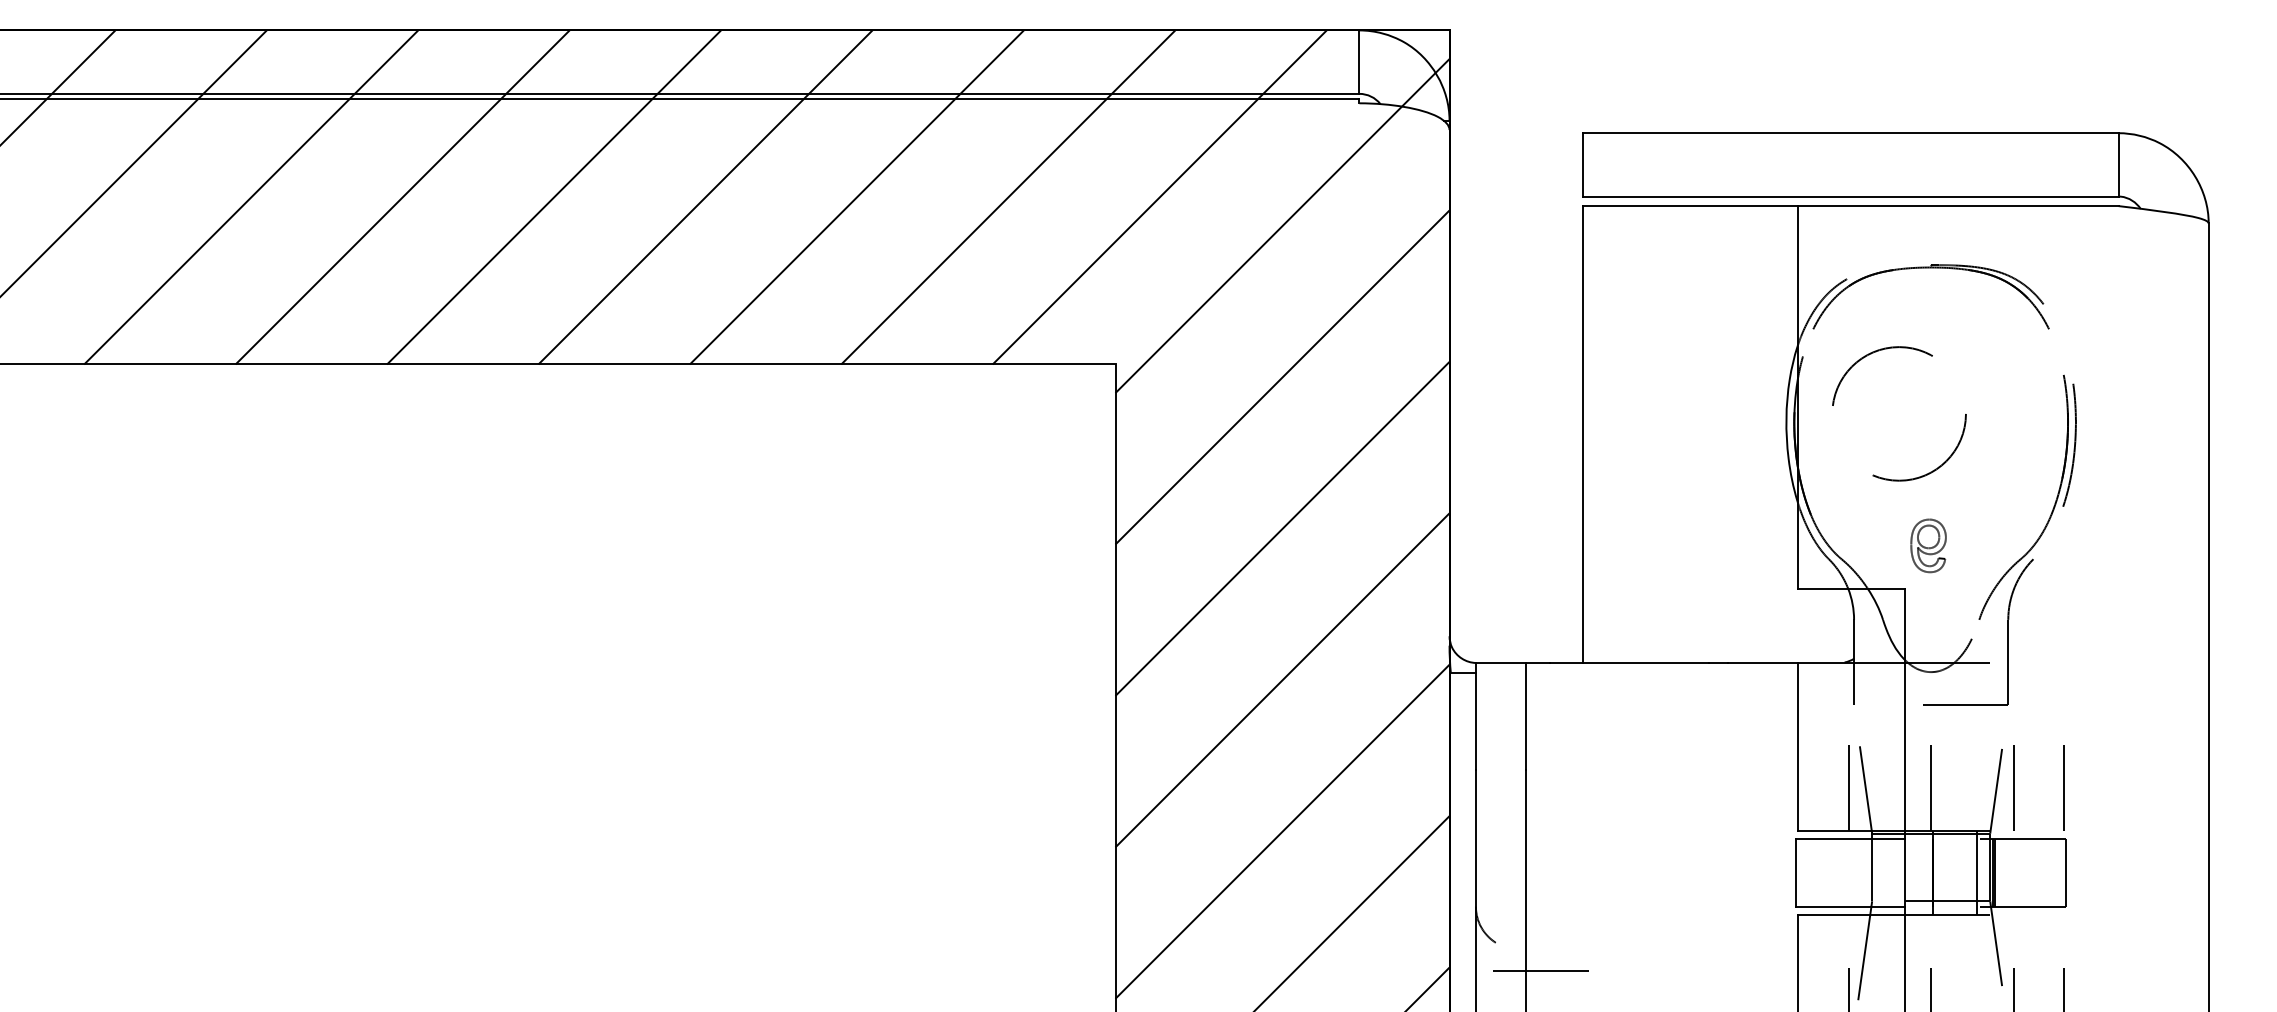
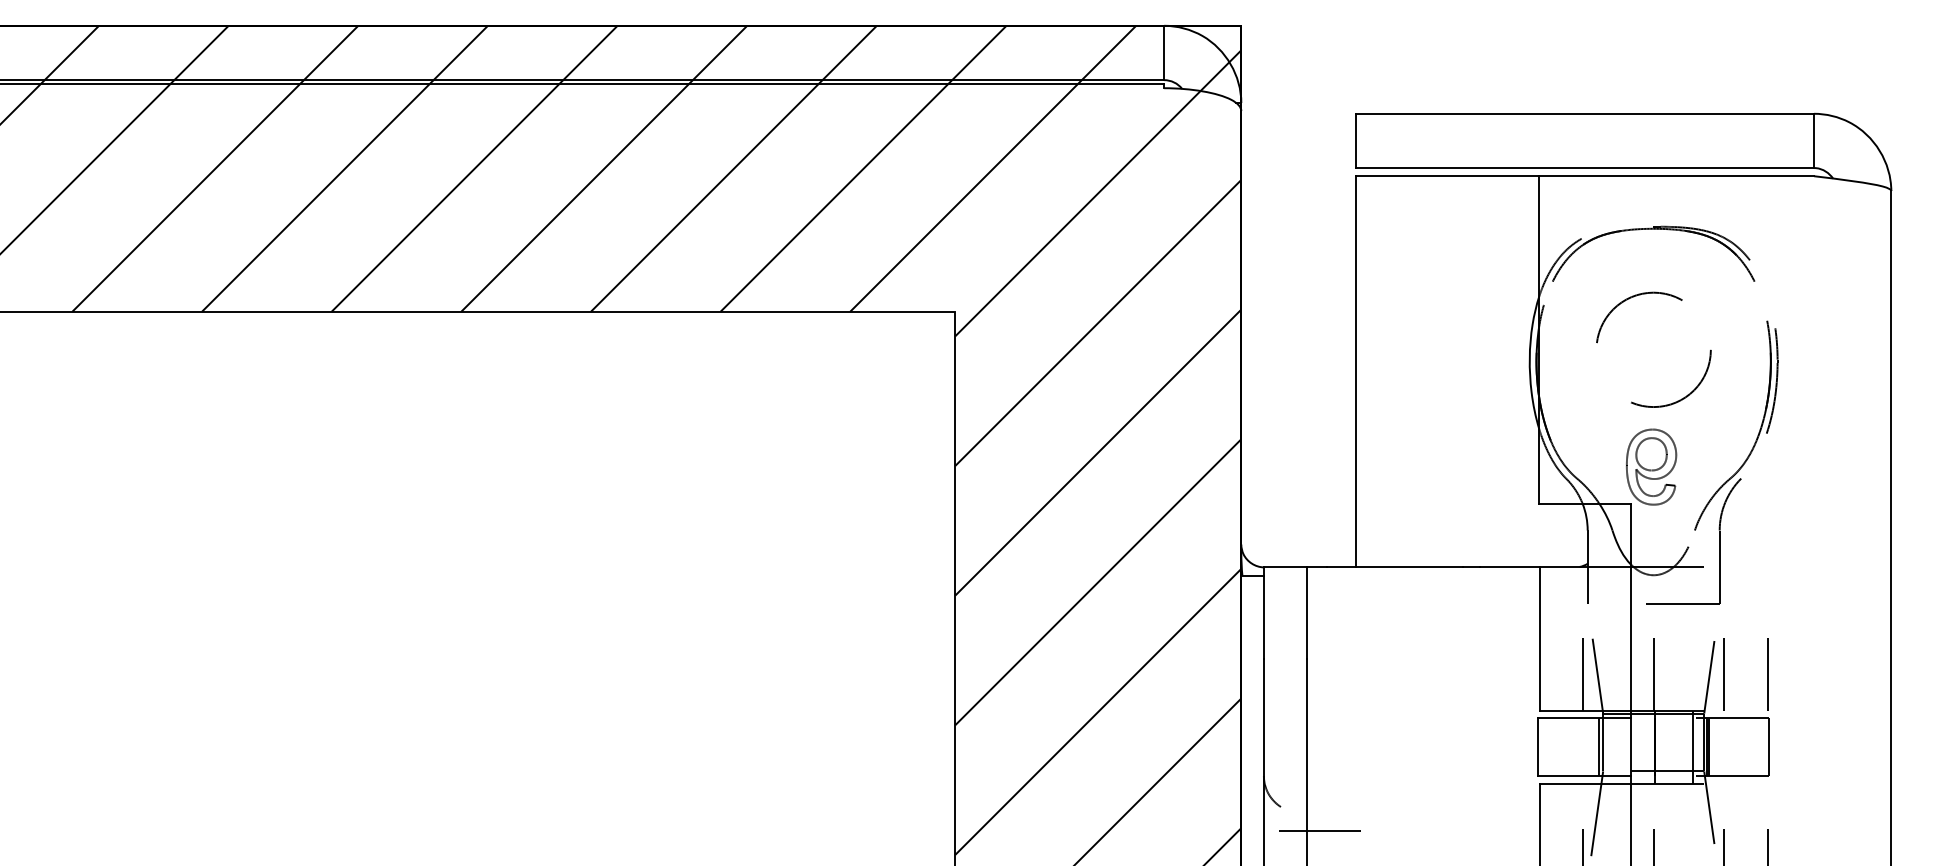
circle: (1899, 413) -> (1653, 349), moved
part: (1928, 545) -> (1651, 466), size x1.67
line: (1867, 872) -> (1599, 746), added

